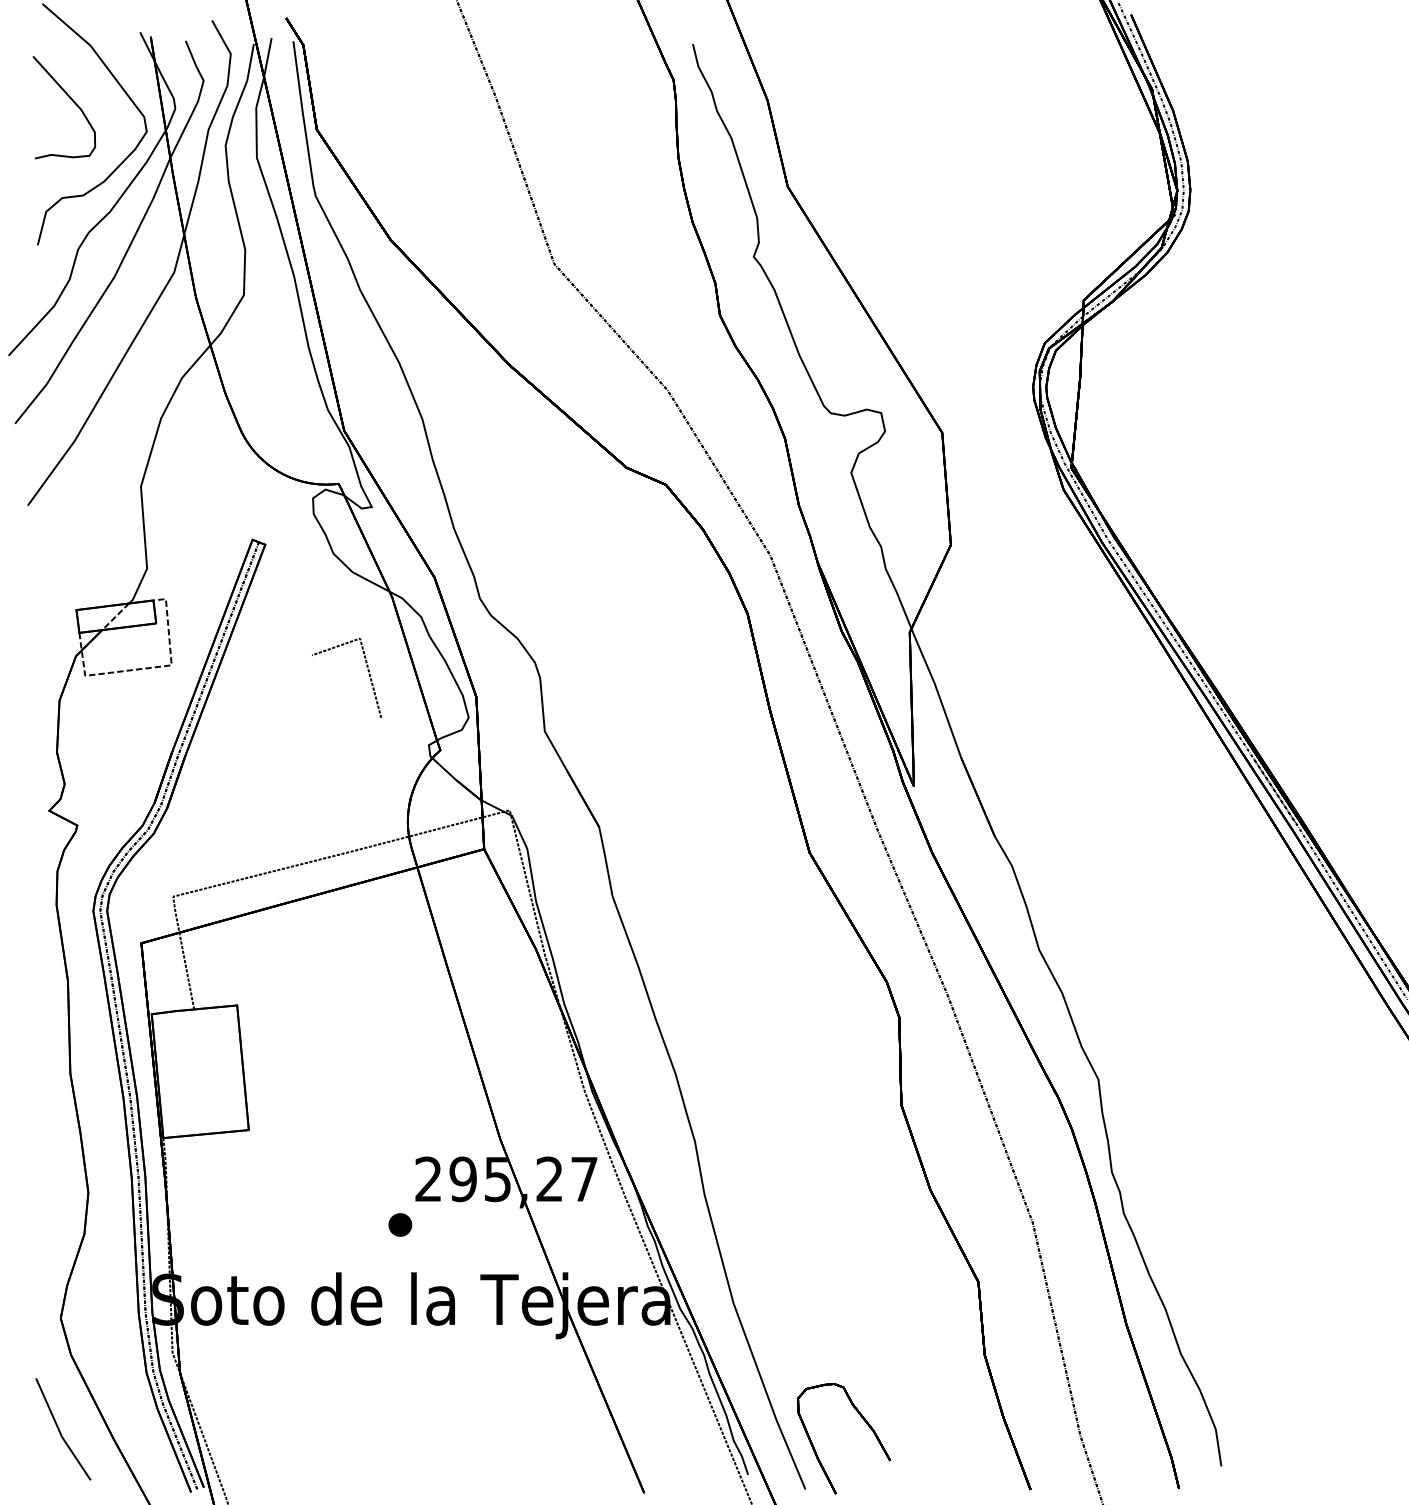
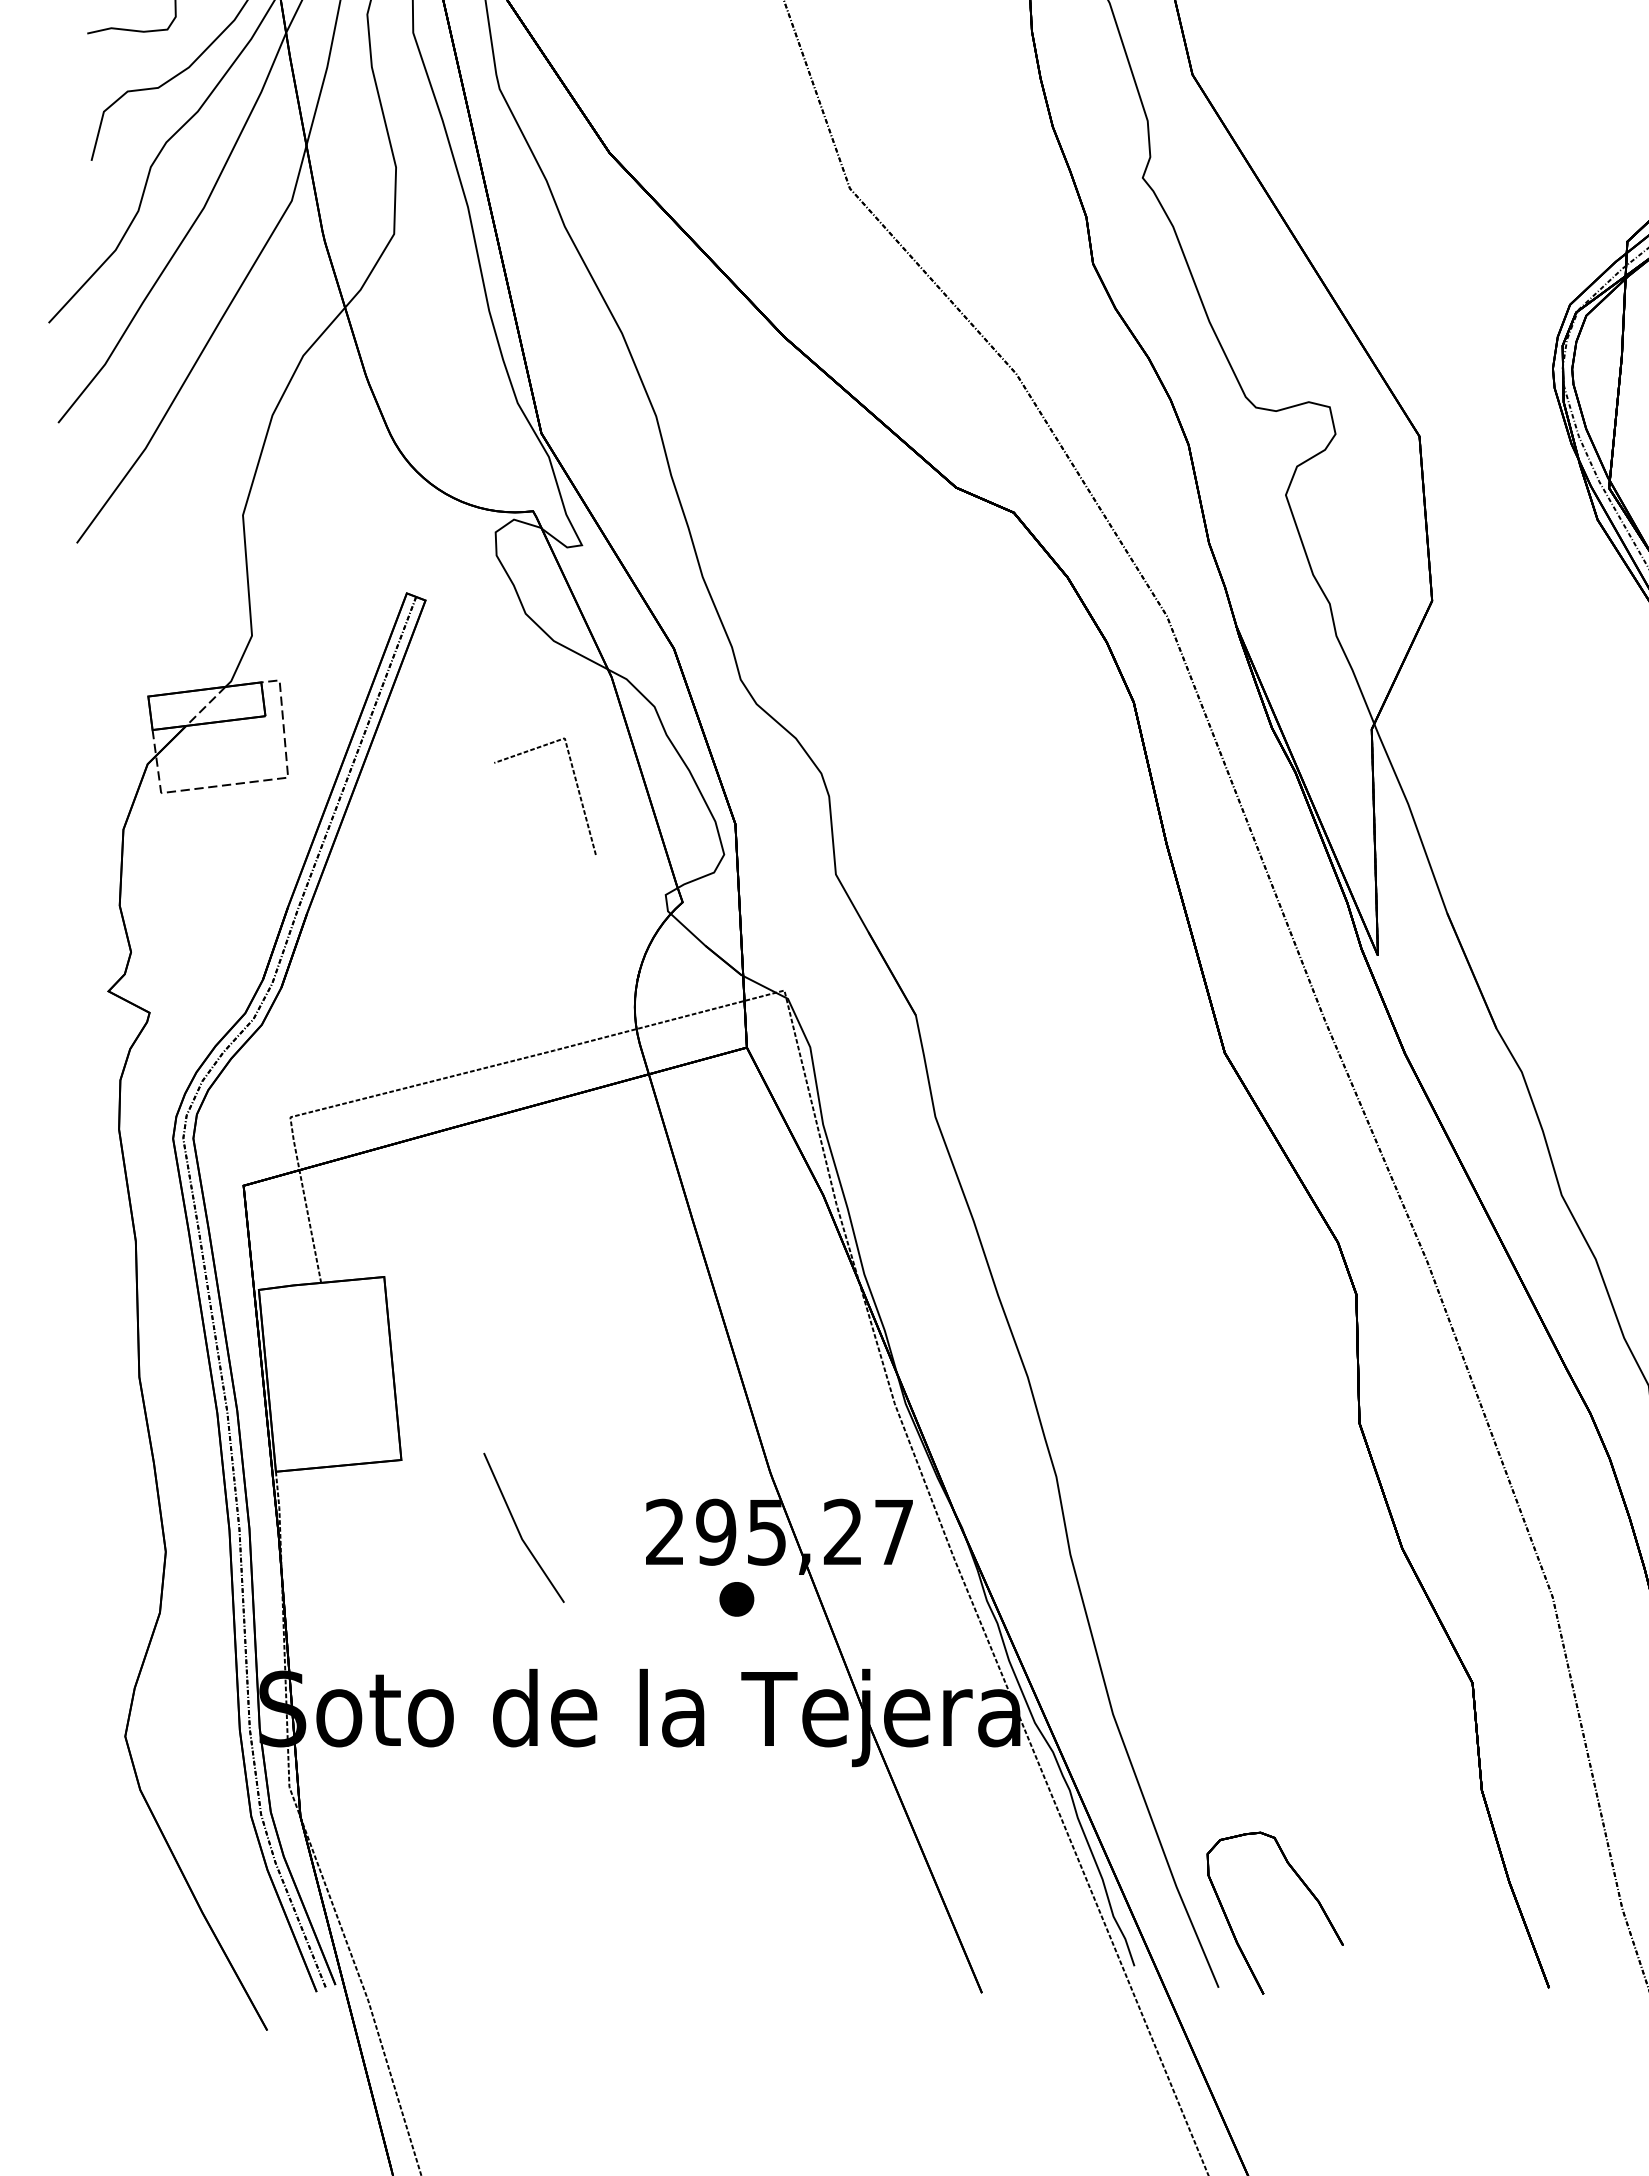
part: (400, 1224) -> (737, 1598), moved
line: (60, 1430) -> (519, 1529), moved

